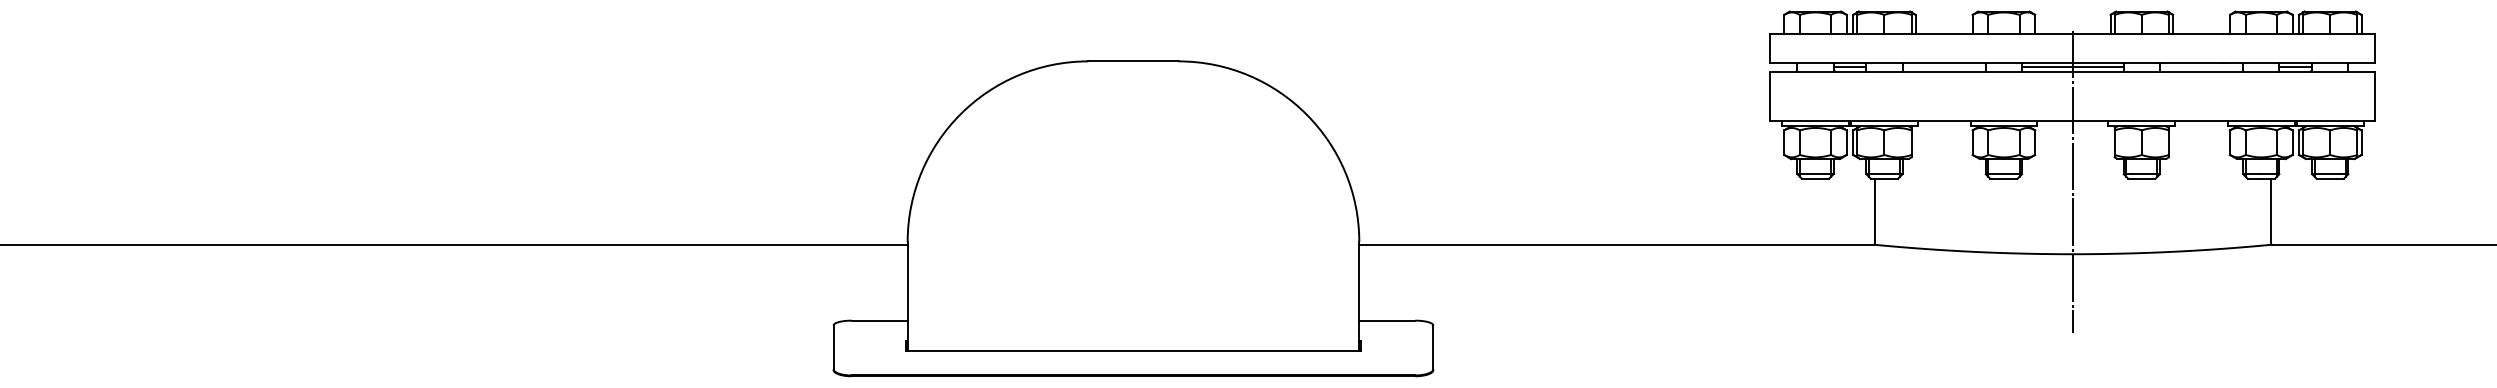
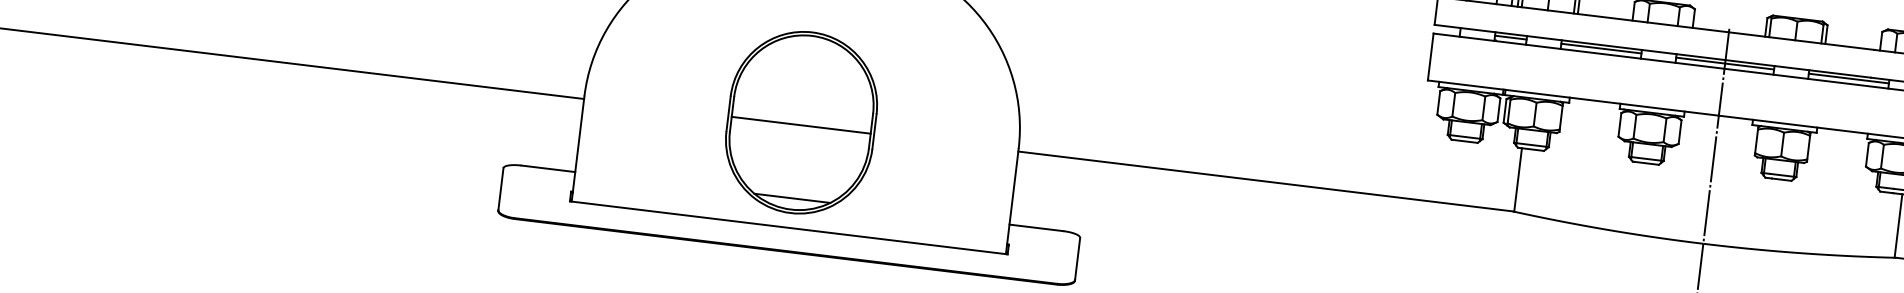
line: (1943, 66) -> (1600, 48), added
line: (2201, 66) -> (1848, 78), added
part: (1133, 241) -> (801, 122), added

